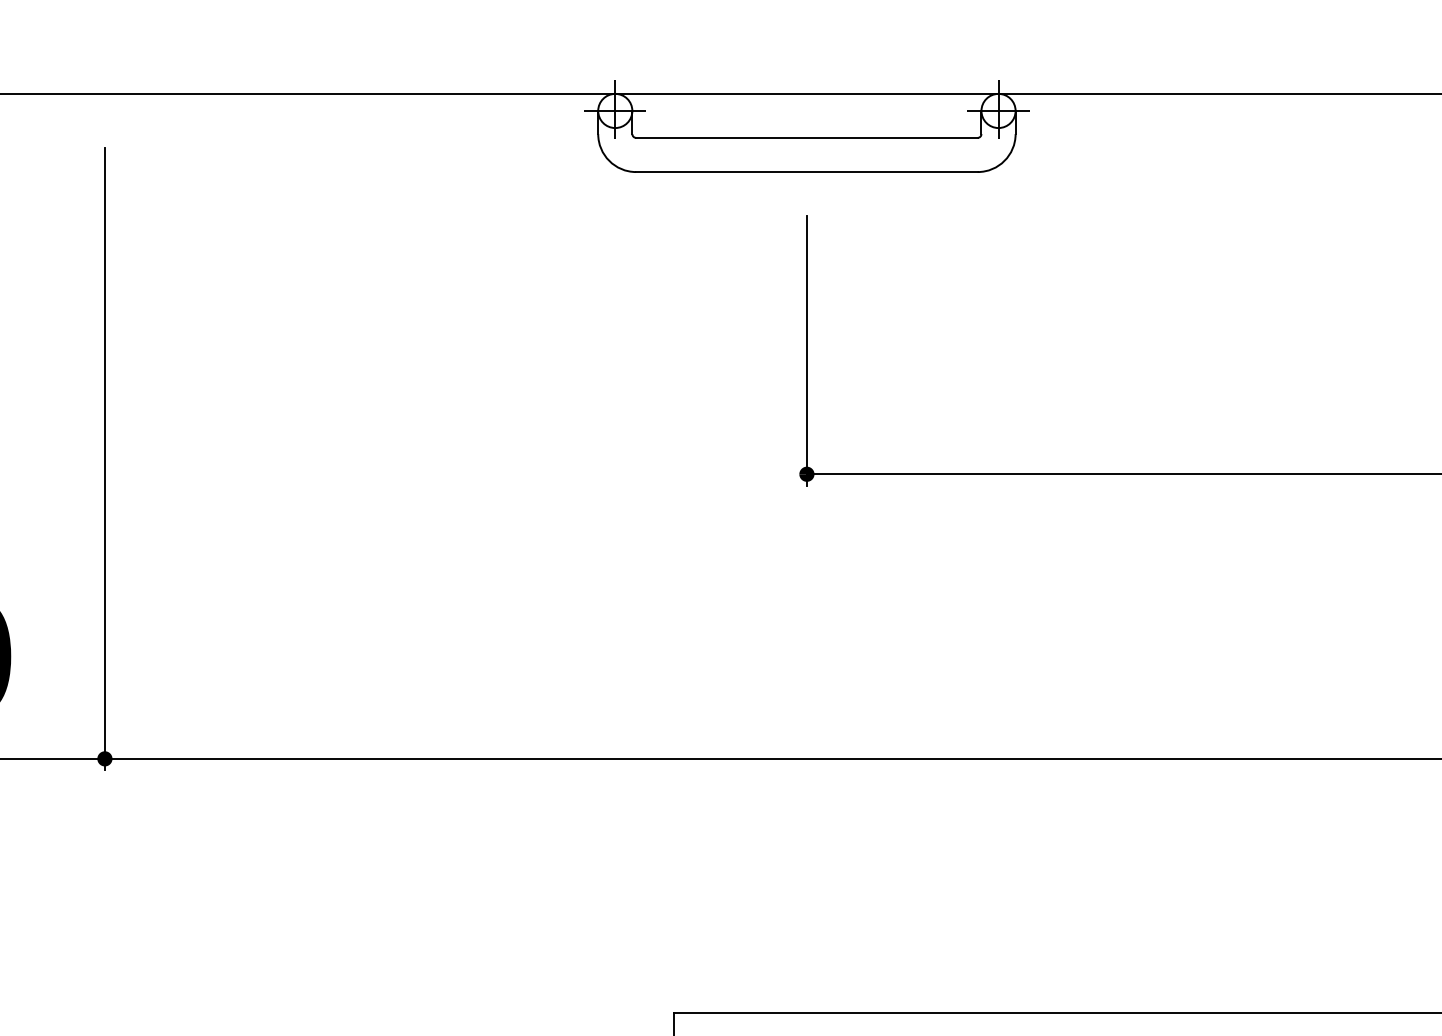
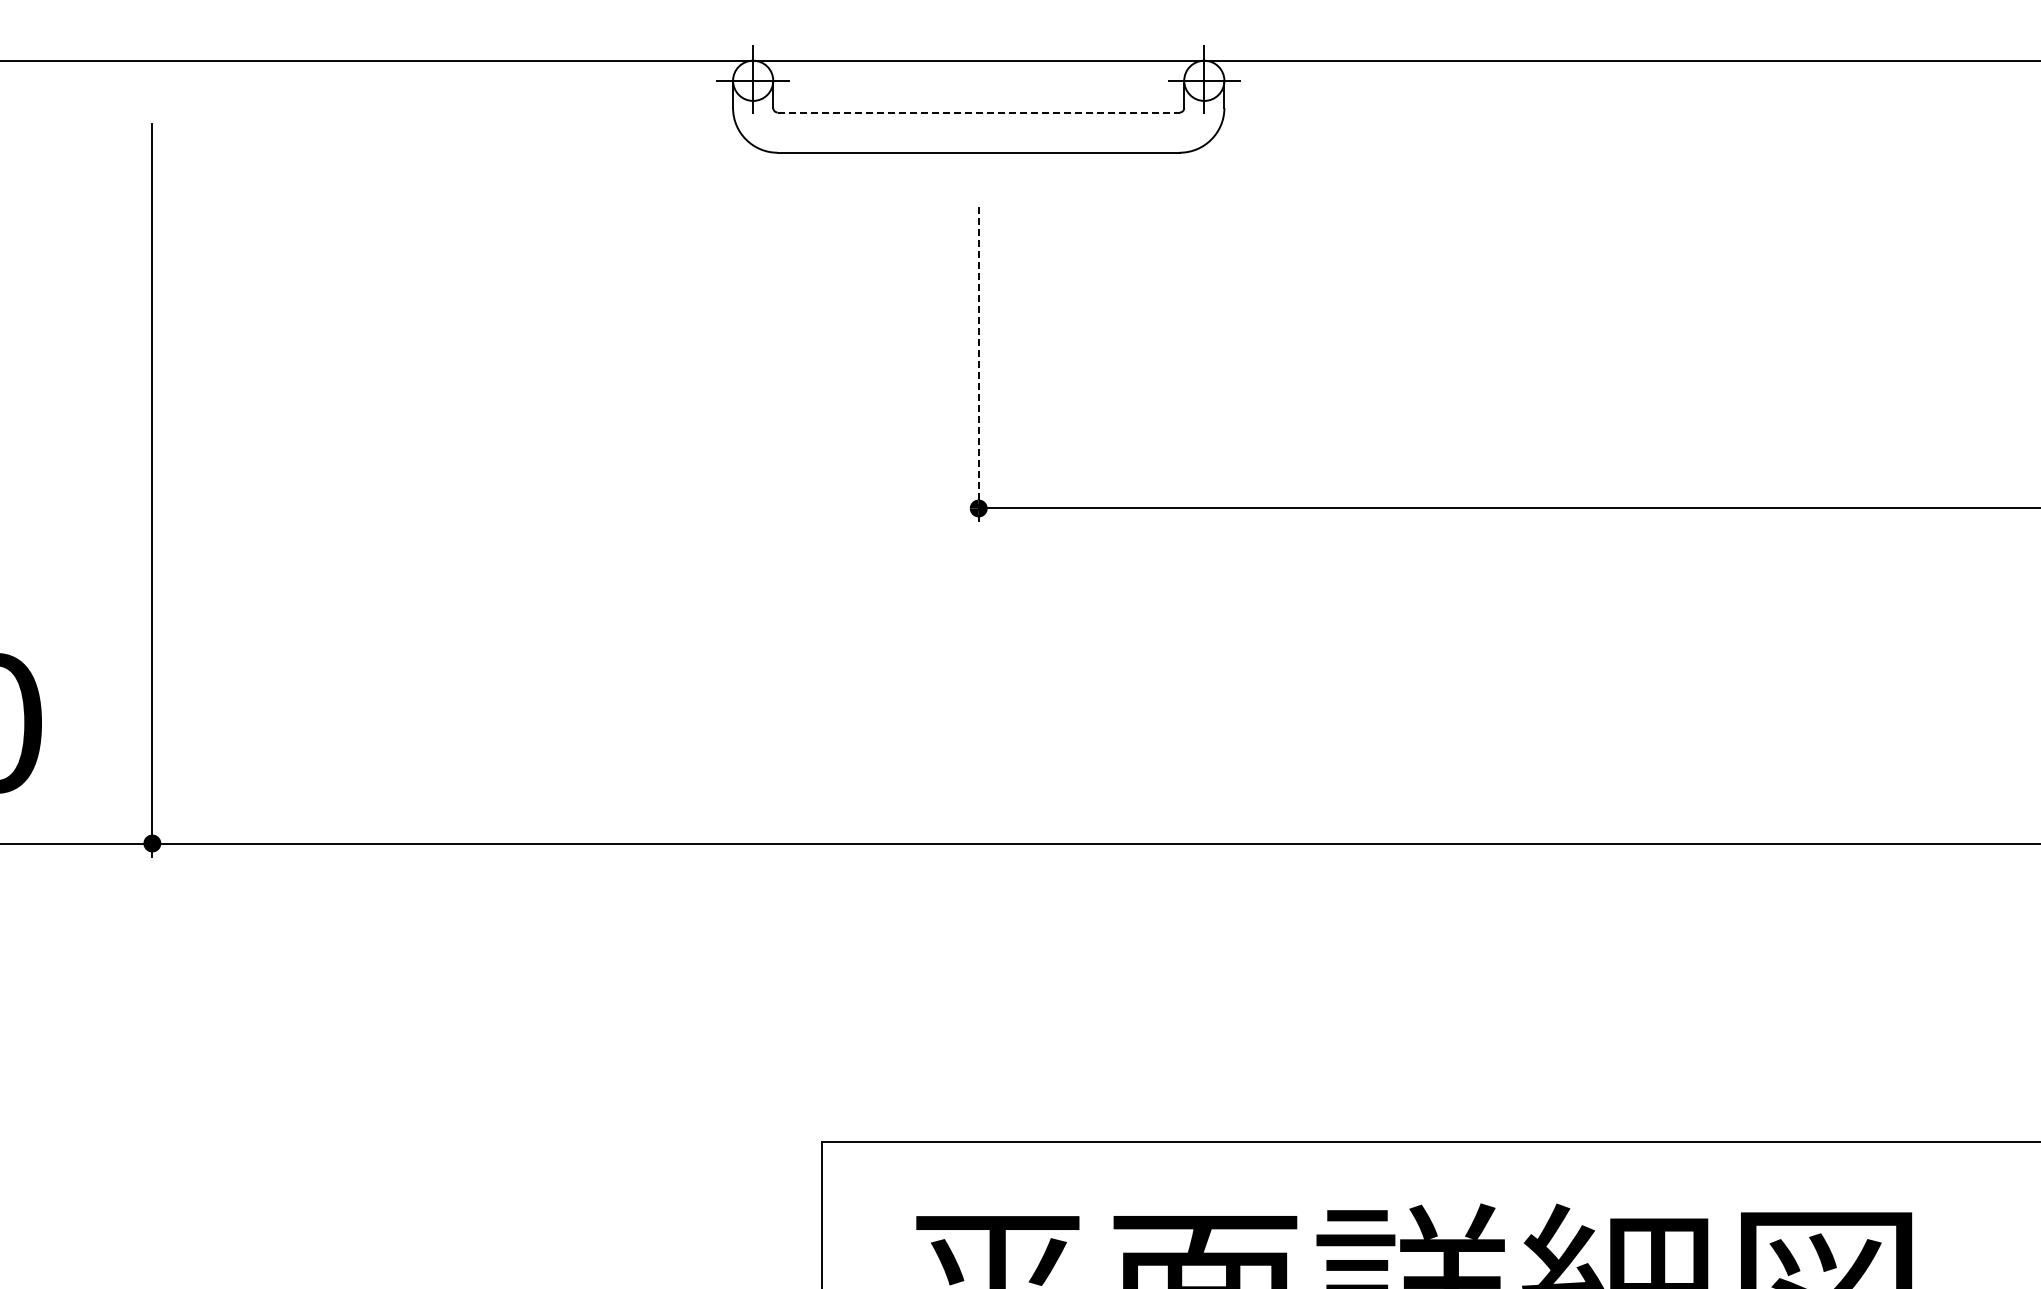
line: (807, 137) -> (979, 112), solid -> dashed
line: (806, 350) -> (978, 362), solid -> dashed

